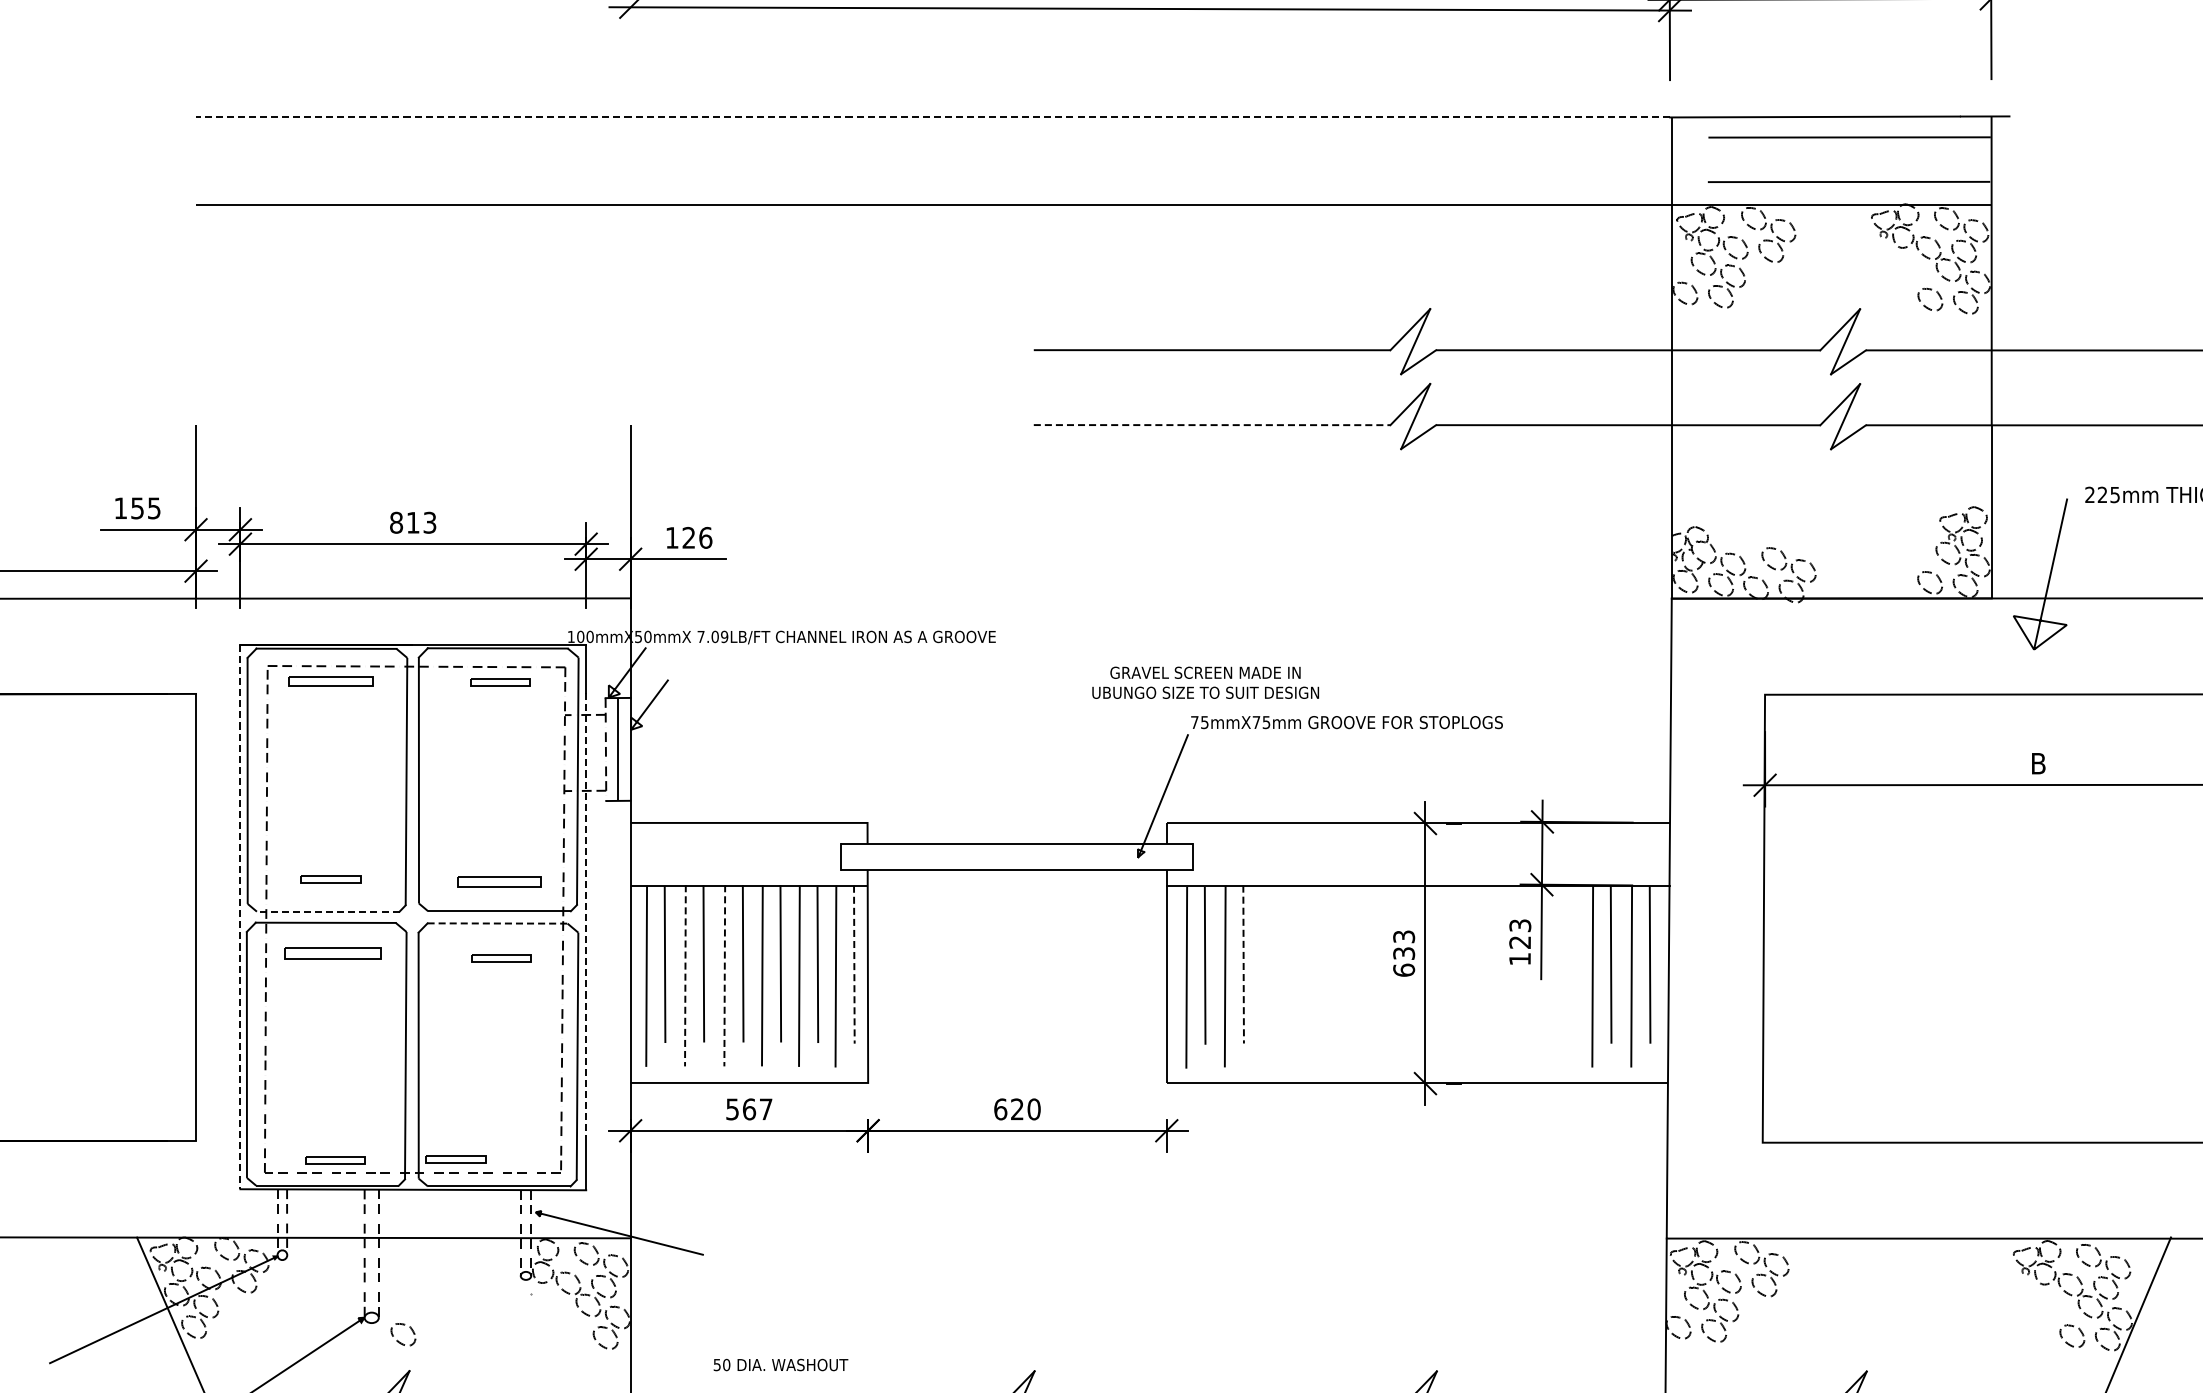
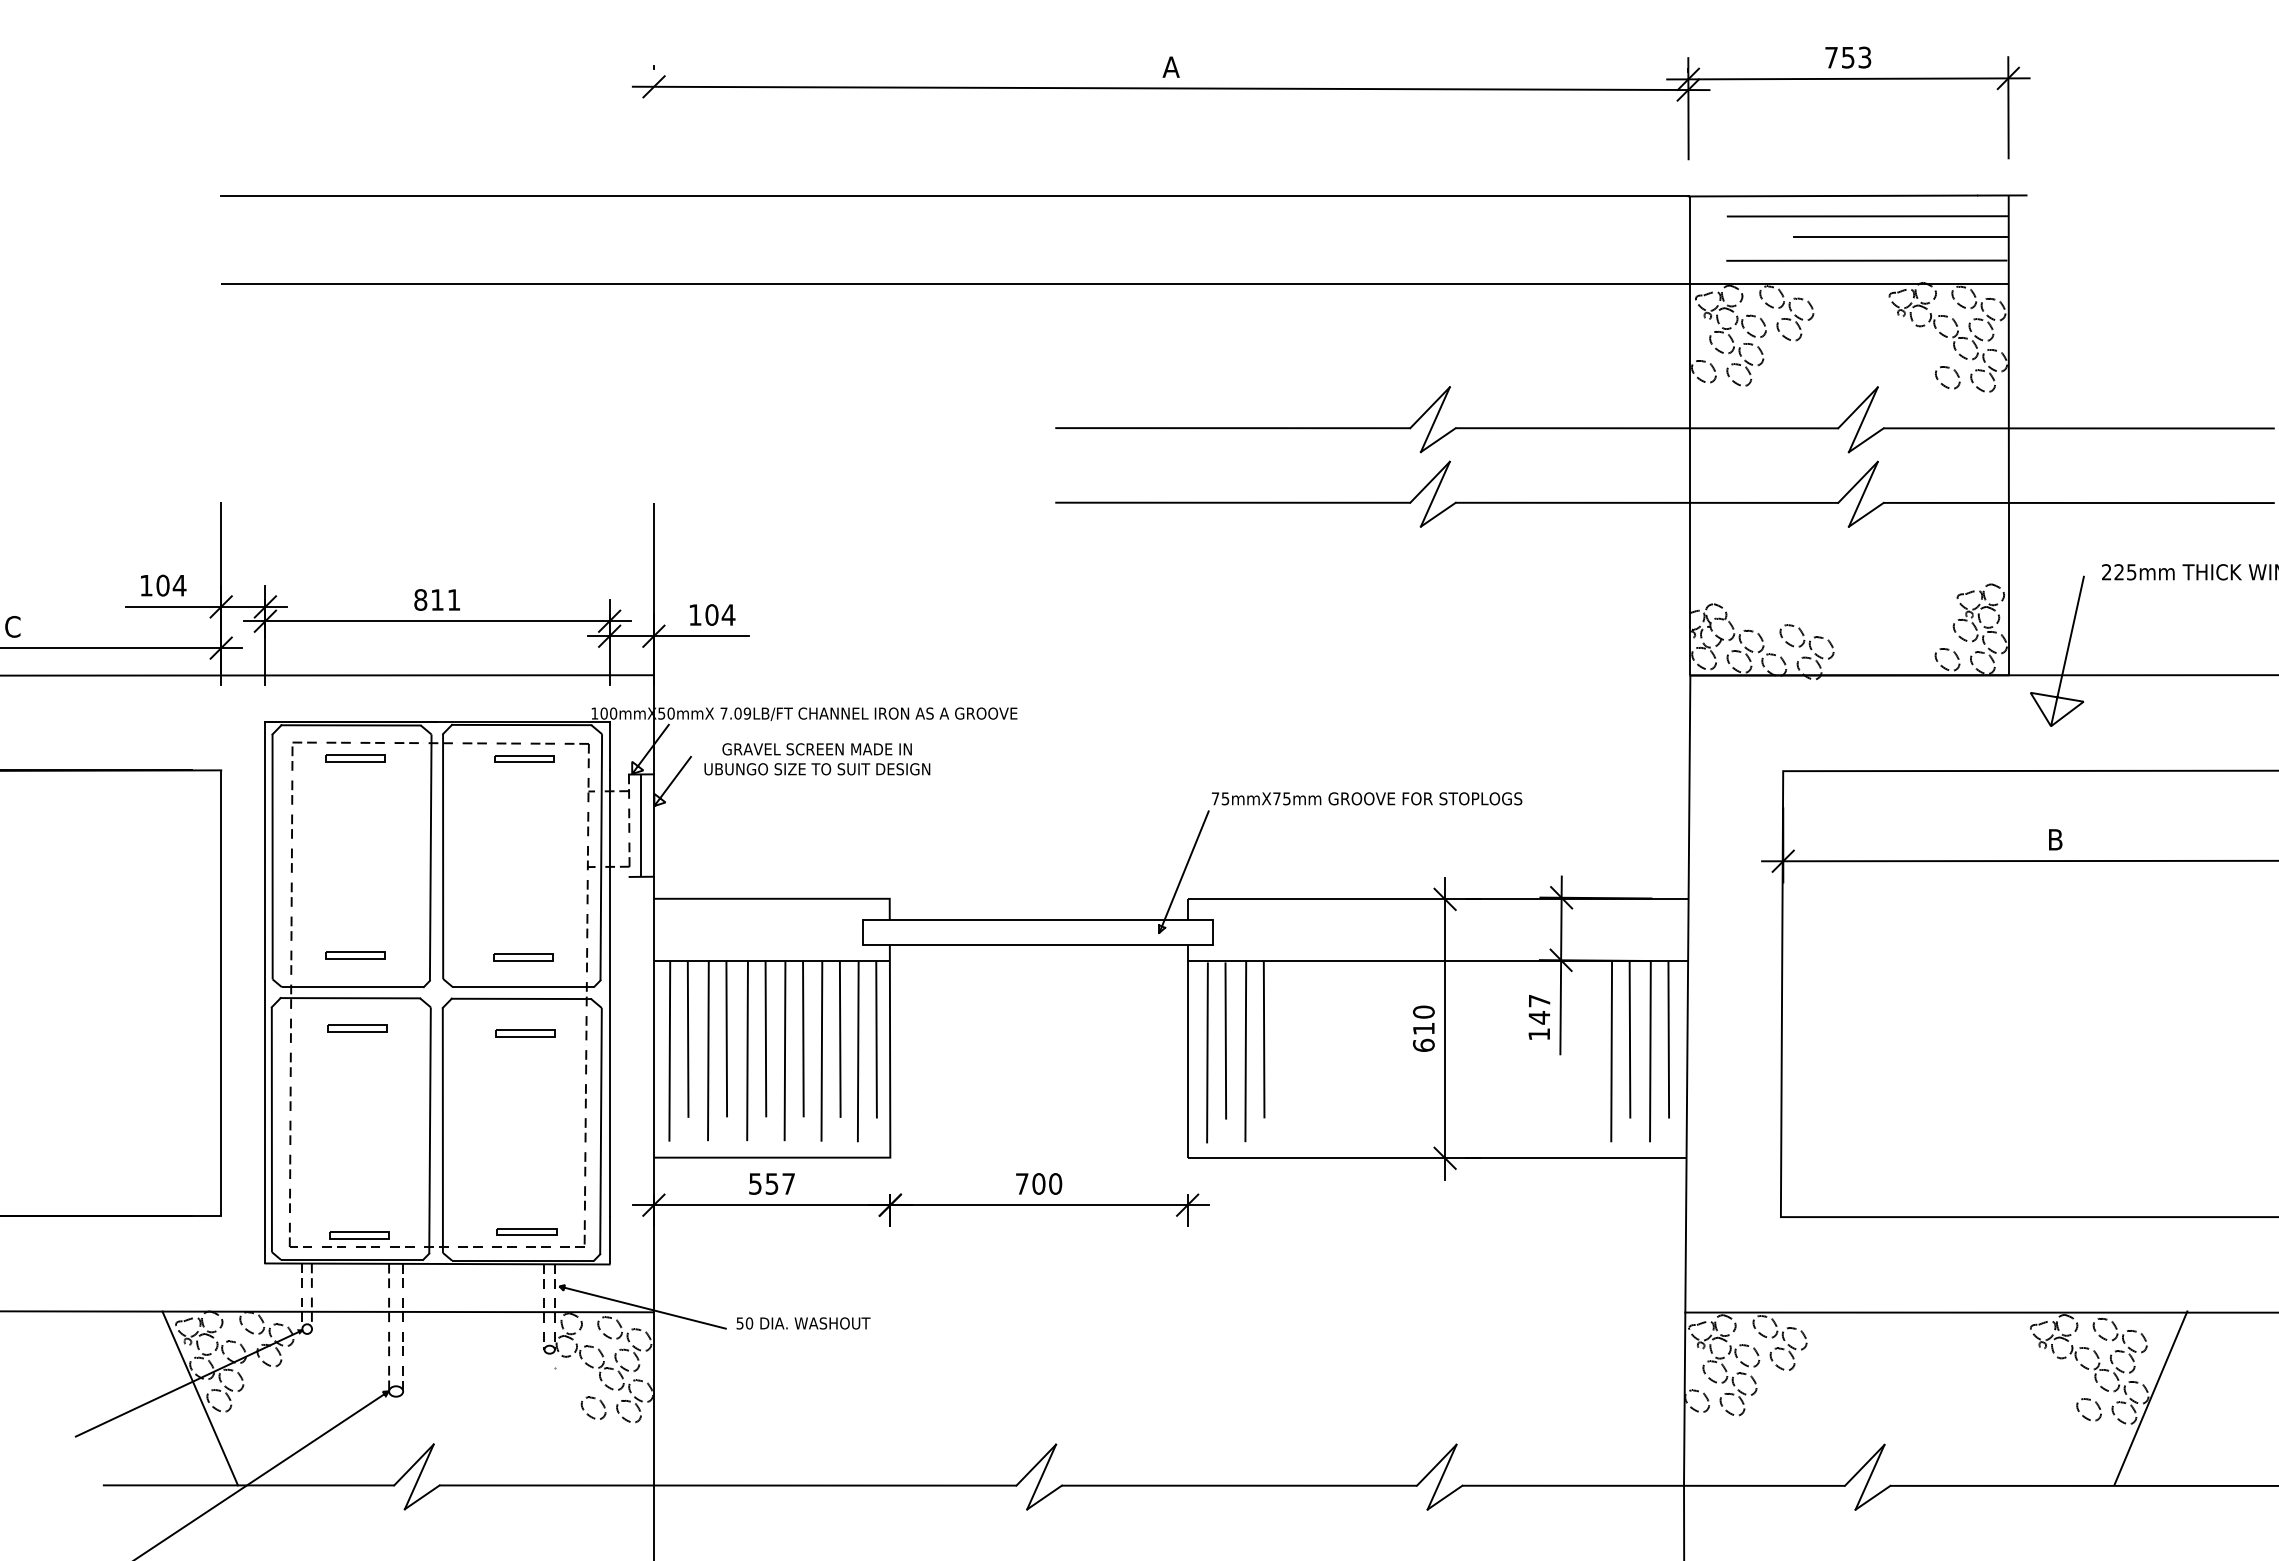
line: (932, 117) -> (954, 196), dashed -> solid
line: (1882, 157) -> (1900, 236), added
line: (1211, 424) -> (1232, 502), dashed -> solid
text: (146, 508) -> (171, 585), 155 -> 104
text: (429, 522) -> (453, 599), 813 -> 811
text: (697, 537) -> (720, 614), 126 -> 104
part: (330, 682) -> (355, 758), size x0.71
text: (1205, 683) -> (817, 759), moved
part: (499, 881) -> (523, 957), size x0.71
line: (327, 912) -> (352, 987), dashed -> solid
line: (240, 917) -> (265, 992), dashed -> solid
line: (586, 917) -> (609, 992), dashed -> solid
line: (497, 923) -> (521, 998), dashed -> solid
text: (1520, 934) -> (1539, 1009), 123 -> 147
text: (1403, 945) -> (1423, 1020), 633 -> 610
part: (332, 953) -> (357, 1028), size x0.62
line: (854, 964) -> (876, 1039), dashed -> solid
line: (1244, 964) -> (1264, 1039), dashed -> solid
line: (685, 976) -> (708, 1051), dashed -> solid
line: (724, 976) -> (747, 1051), dashed -> solid
text: (748, 1108) -> (771, 1183), 567 -> 557
text: (1008, 1108) -> (1030, 1183), 620 -> 700
part: (455, 1159) -> (526, 1231), moved
part: (398, 1339) -> (588, 1413), moved
text: (780, 1365) -> (803, 1323), moved

